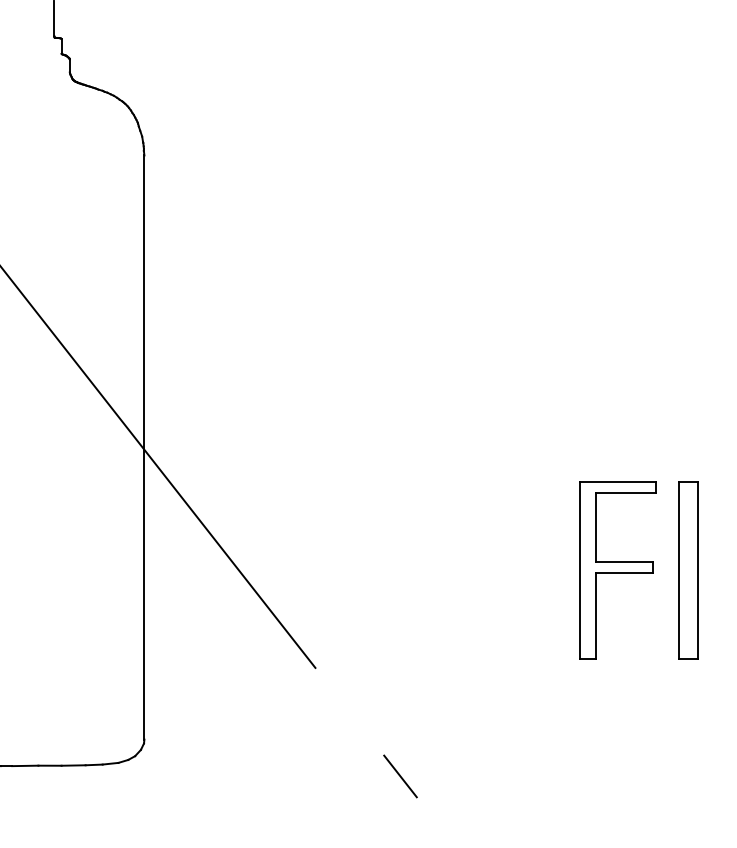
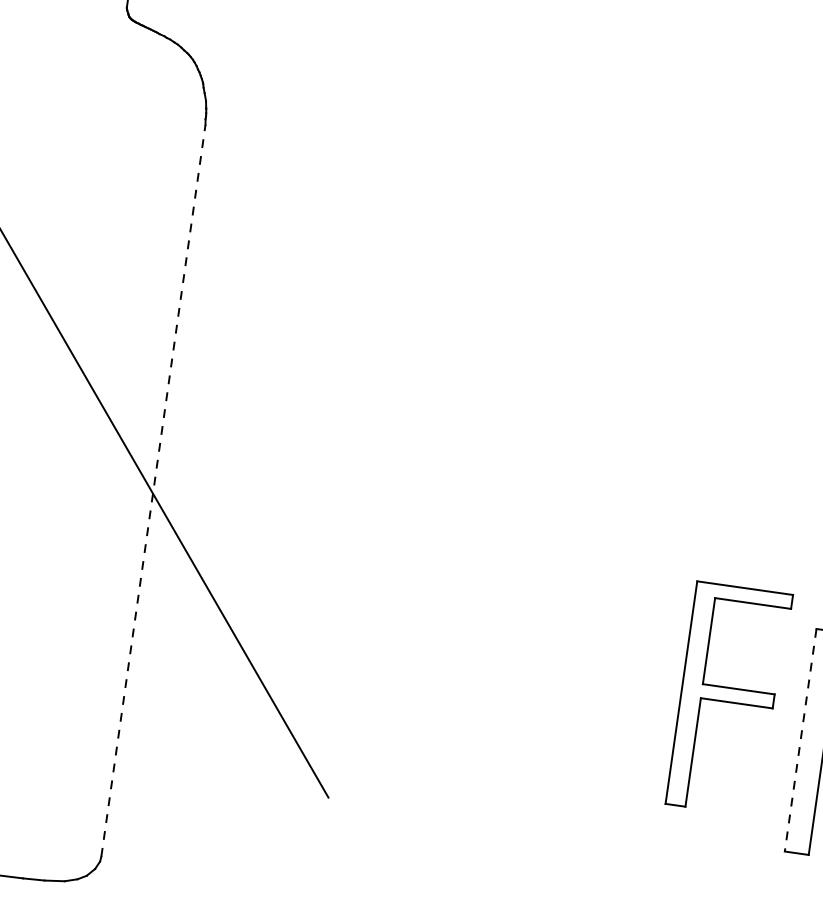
line: (144, 447) -> (153, 490), solid -> dashed
part: (617, 570) -> (728, 699), moved
line: (678, 570) -> (800, 740), solid -> dashed

